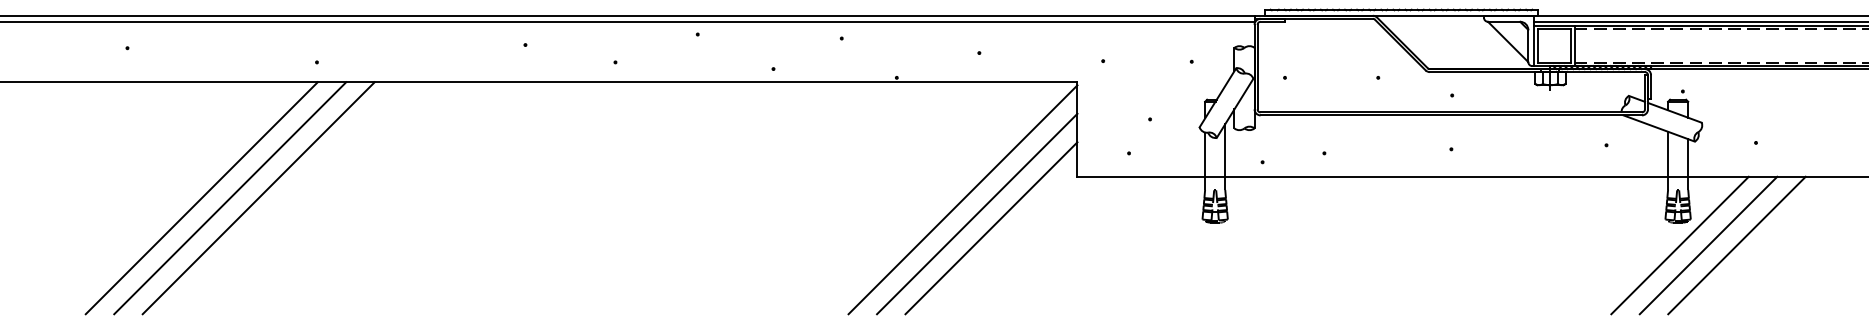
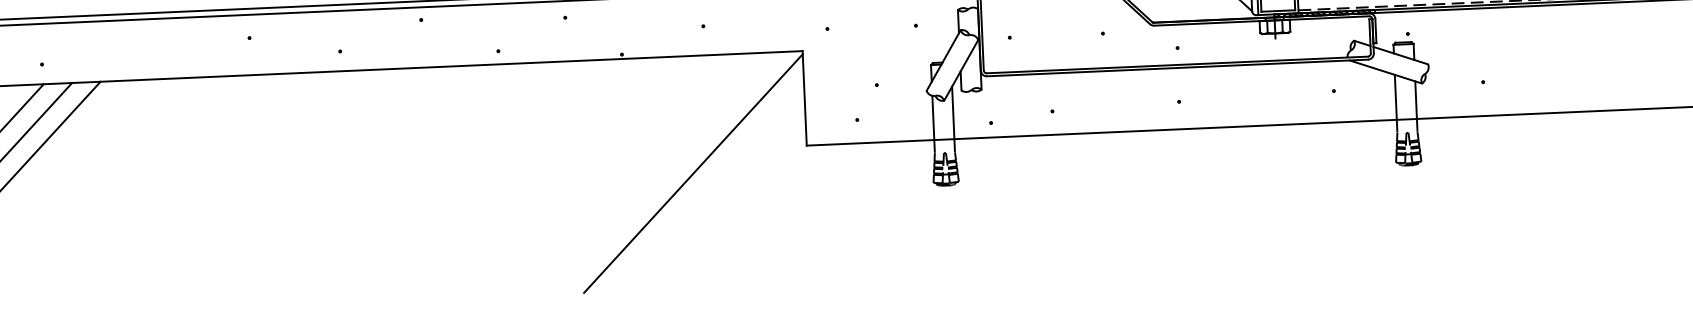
line: (977, 213) -> (708, 186), removed
line: (991, 228) -> (723, 201), removed
line: (1679, 245) -> (1411, 187), removed
line: (1708, 245) -> (1440, 186), removed
line: (1736, 245) -> (1468, 185), removed

